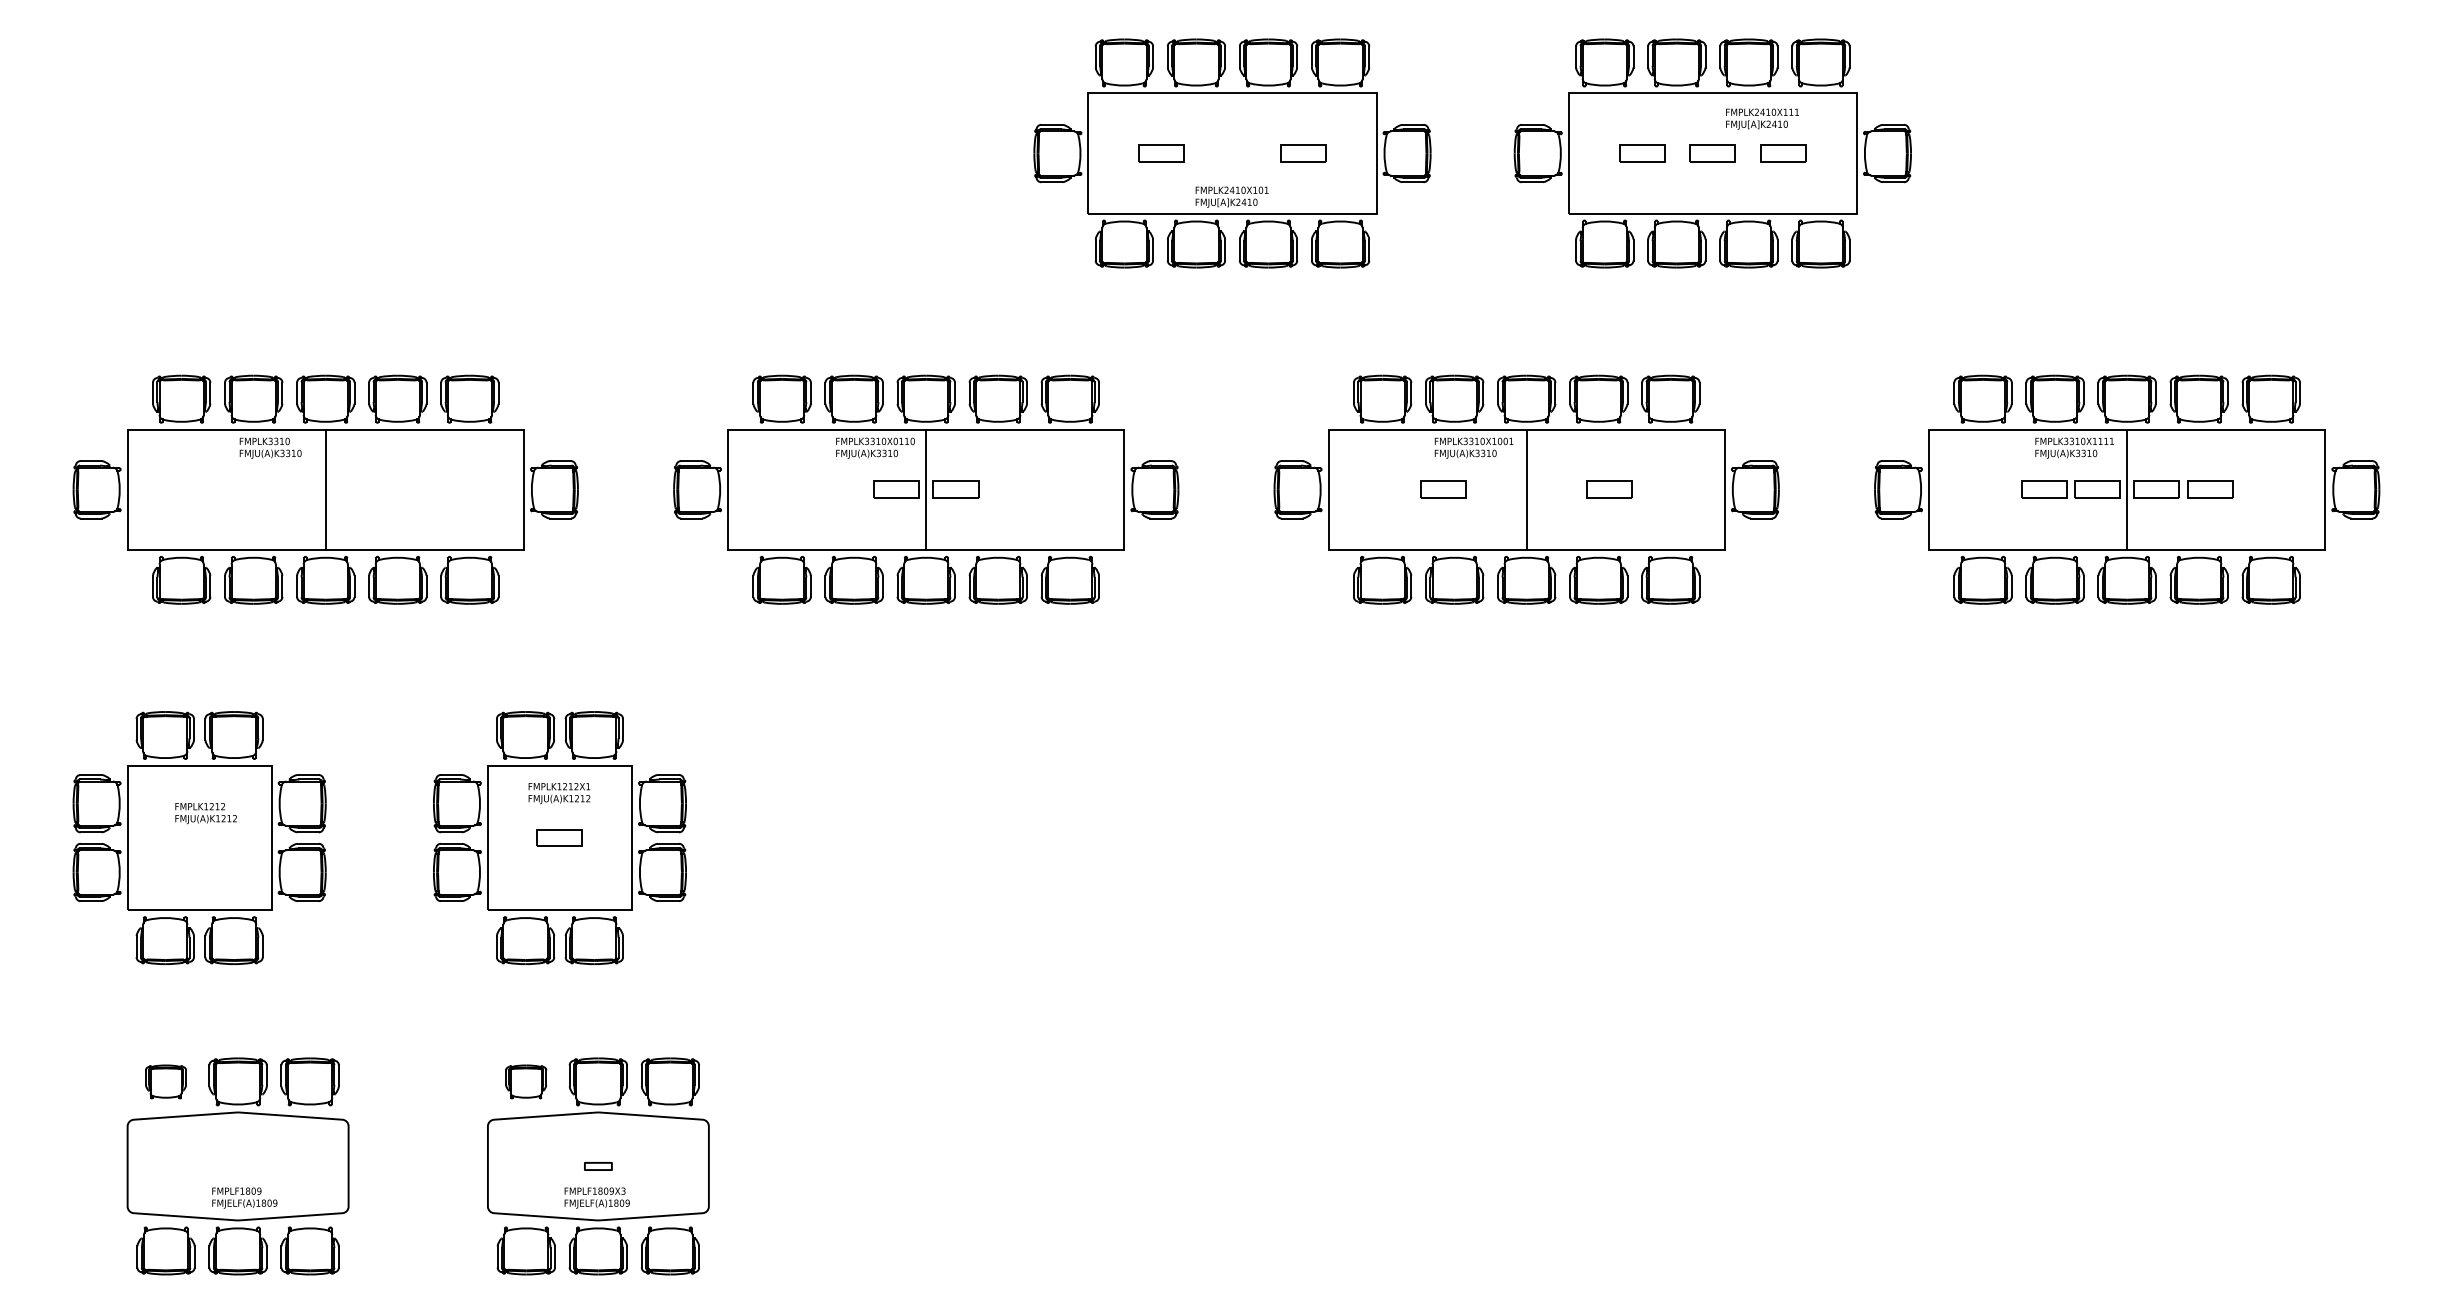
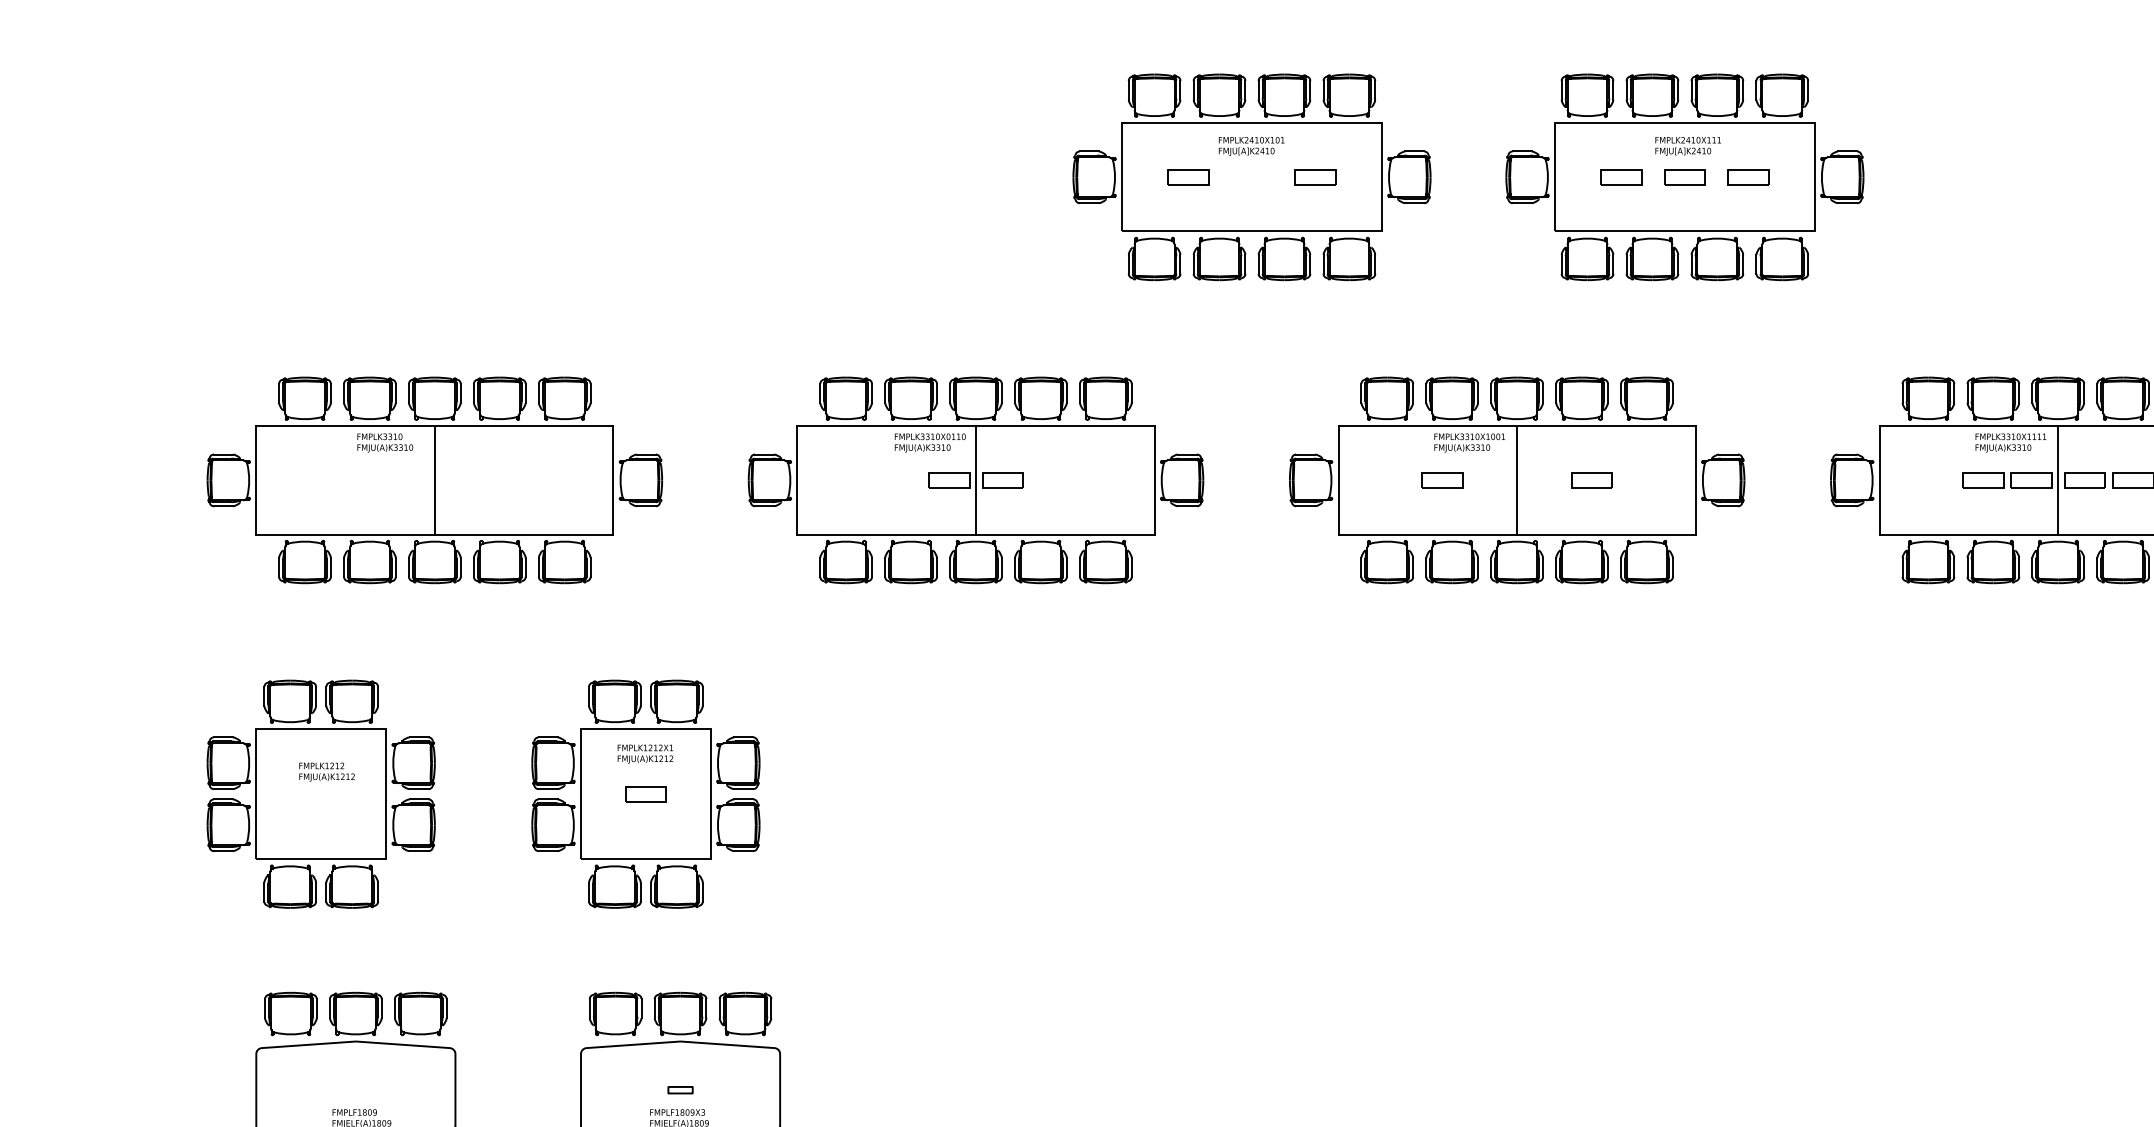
text: (1762, 118) -> (1688, 145), moved
text: (1231, 196) -> (1251, 145), moved
part: (165, 1081) -> (290, 1013), size x1.43
part: (525, 1081) -> (614, 1013), size x1.43

